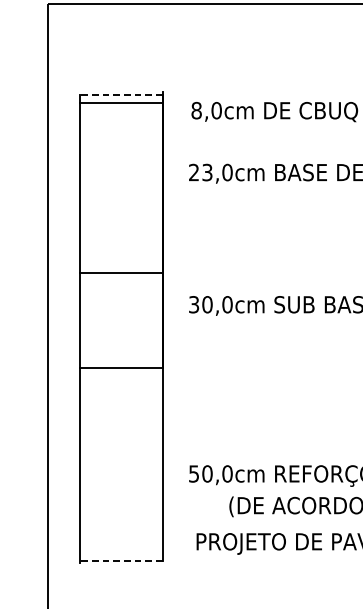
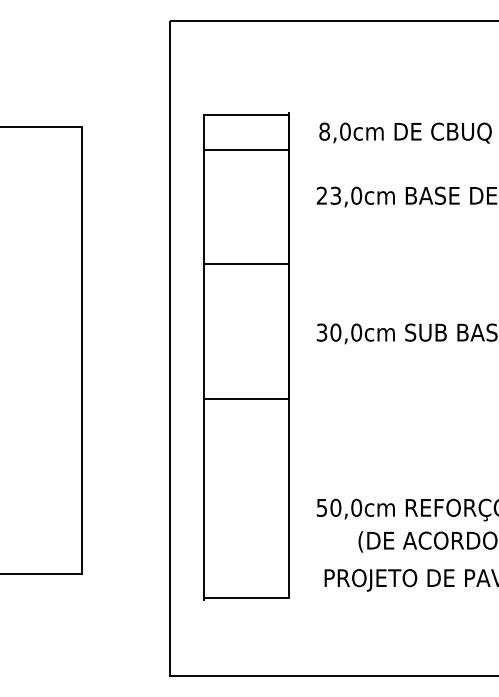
line: (121, 95) -> (246, 115), dashed -> solid
line: (121, 102) -> (246, 150), moved
line: (121, 272) -> (246, 263), moved
line: (121, 560) -> (246, 597), dashed -> solid

